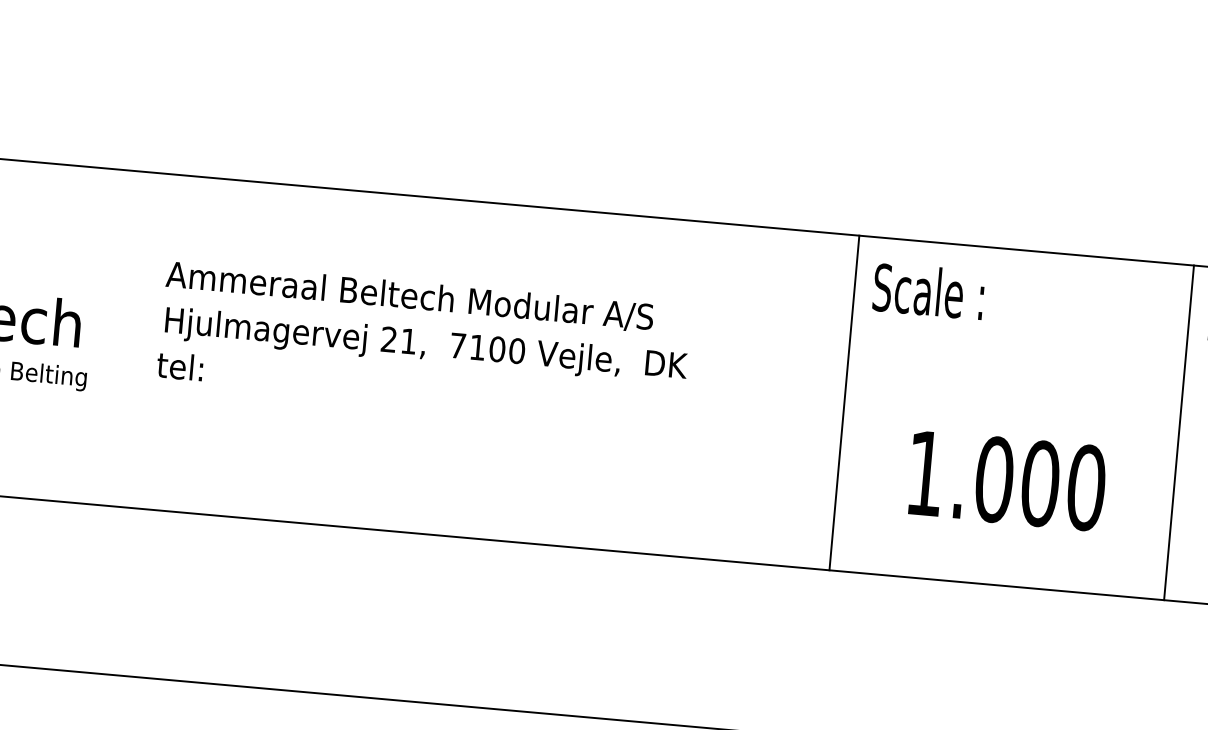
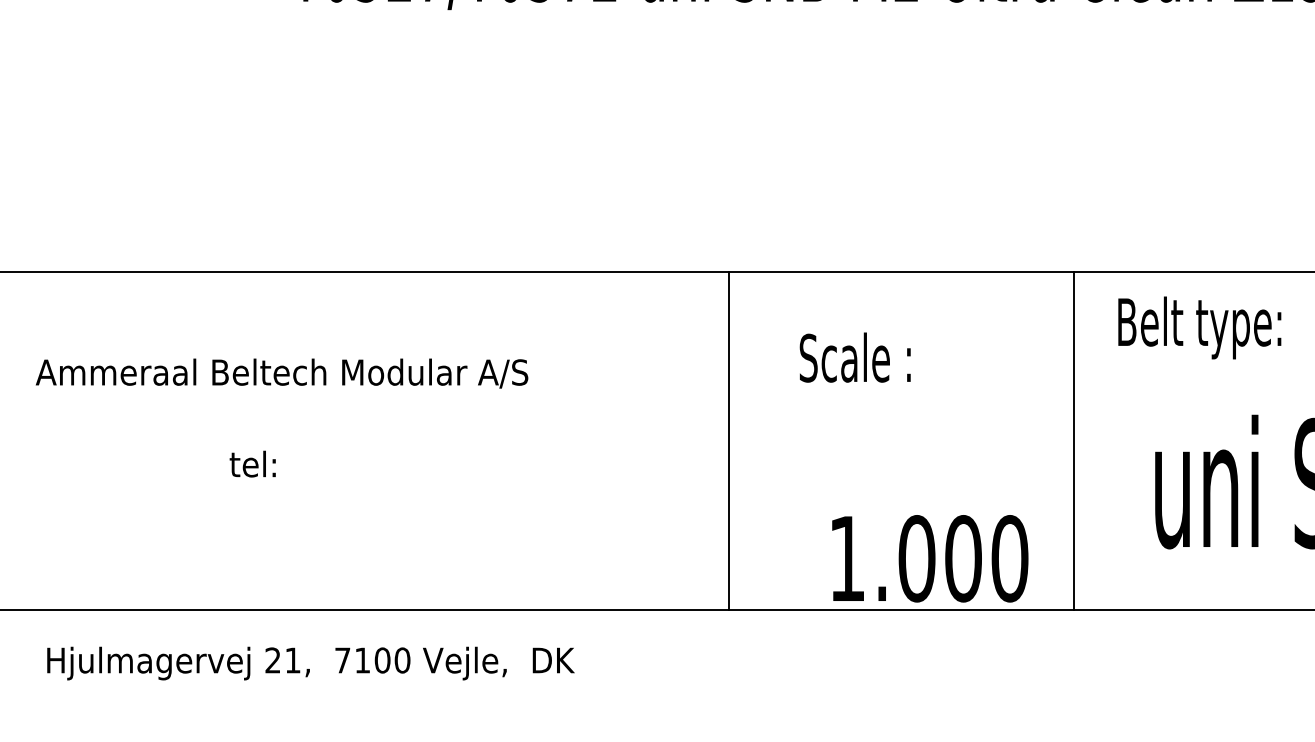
text: (928, 291) -> (854, 357), moved
text: (409, 296) -> (281, 373), moved
text: (425, 345) -> (310, 663), moved
text: (179, 365) -> (252, 463), moved
line: (844, 403) -> (728, 441), moved
line: (1178, 433) -> (1073, 441), moved
text: (1007, 480) -> (930, 558), moved

